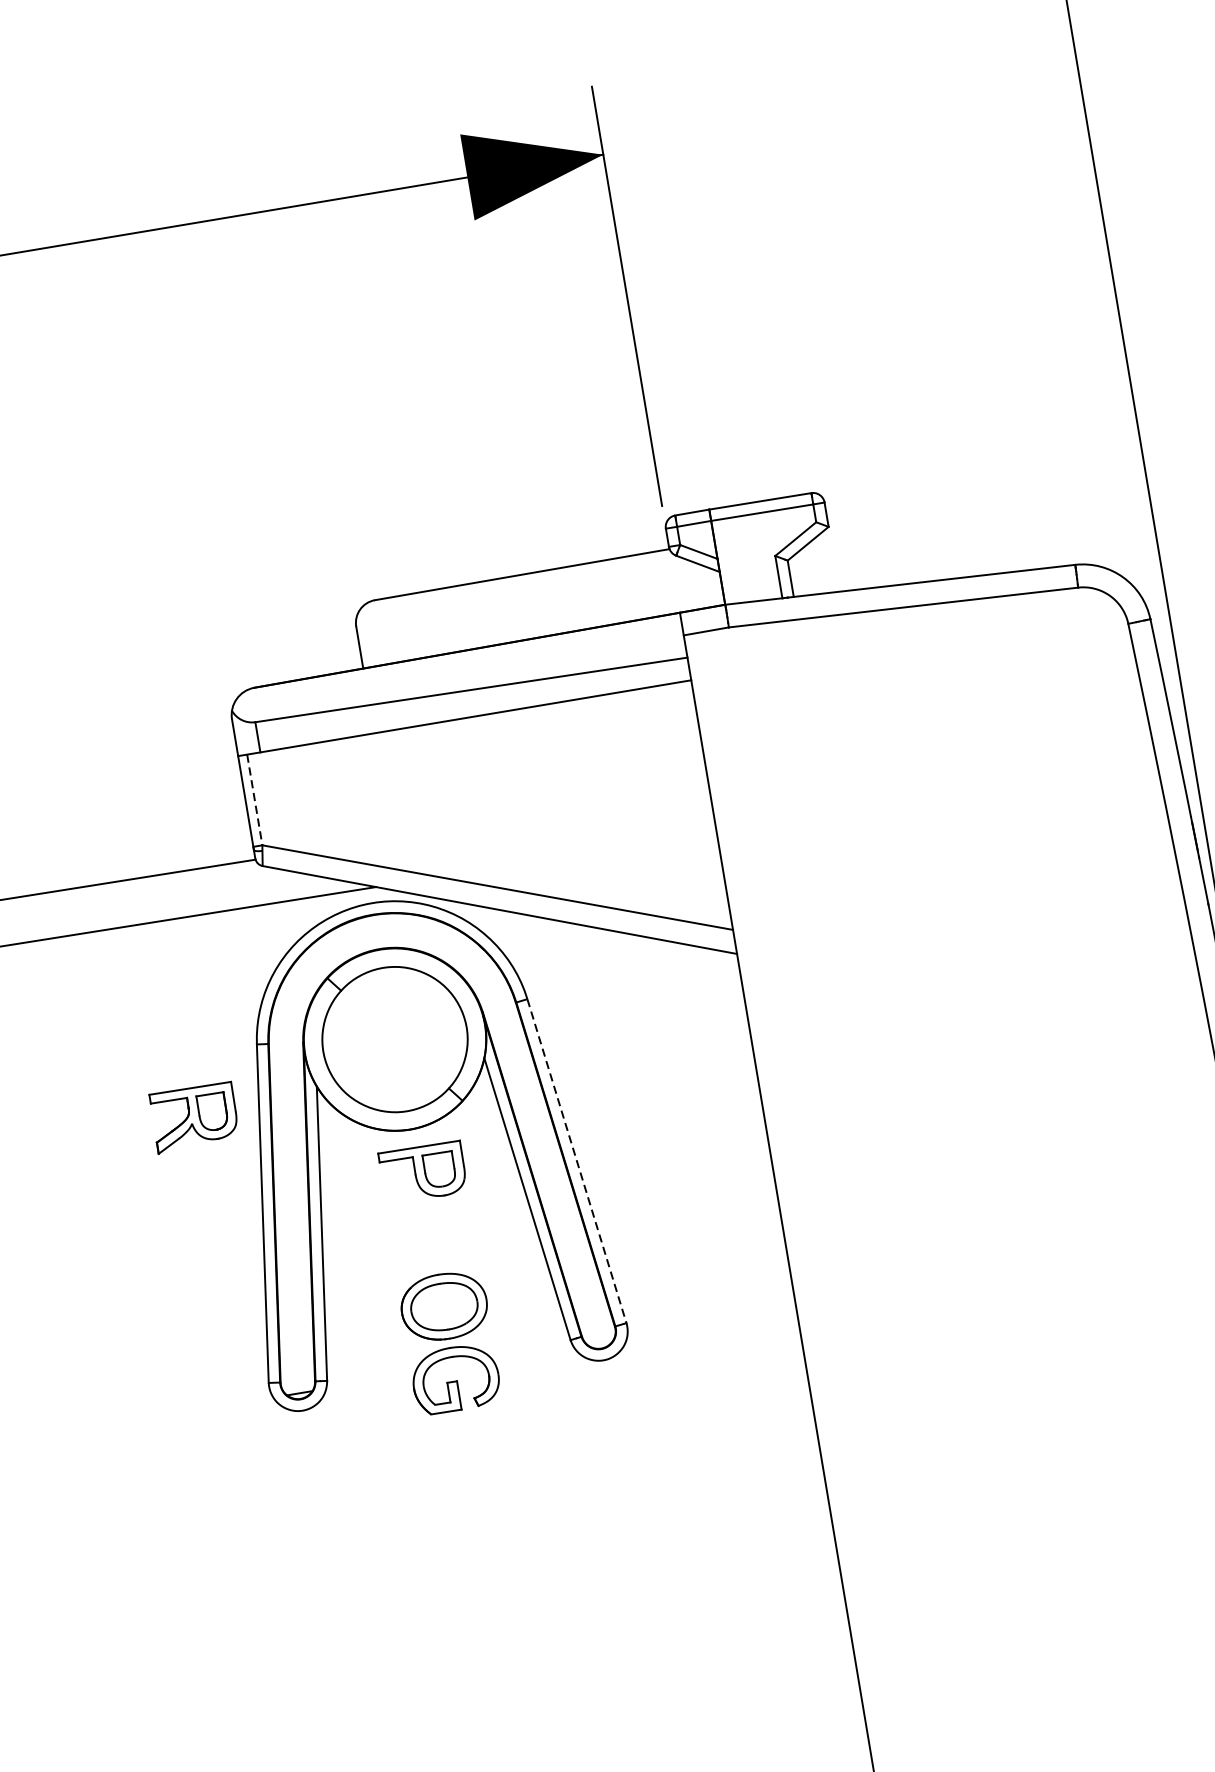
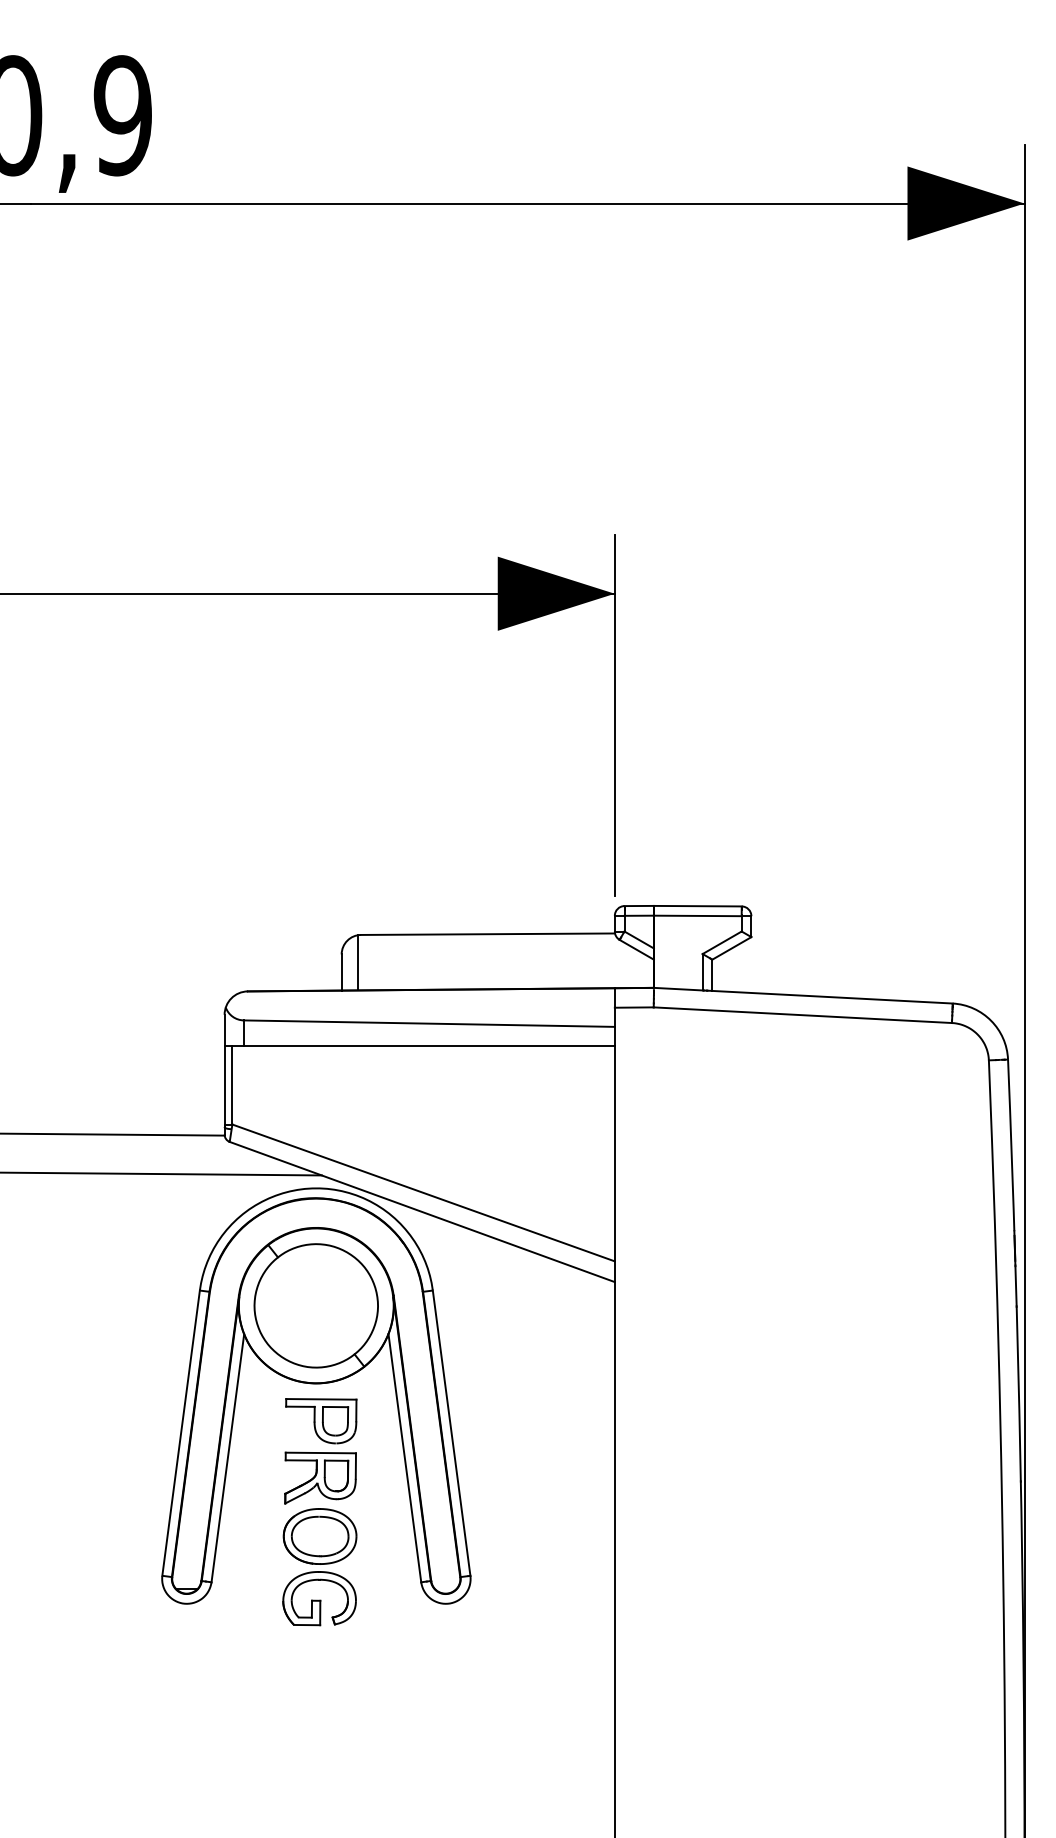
line: (377, 632) -> (358, 962), added
line: (254, 799) -> (232, 1085), dashed -> solid
part: (194, 1116) -> (320, 1477), moved
line: (576, 1161) -> (451, 1433), dashed -> solid

